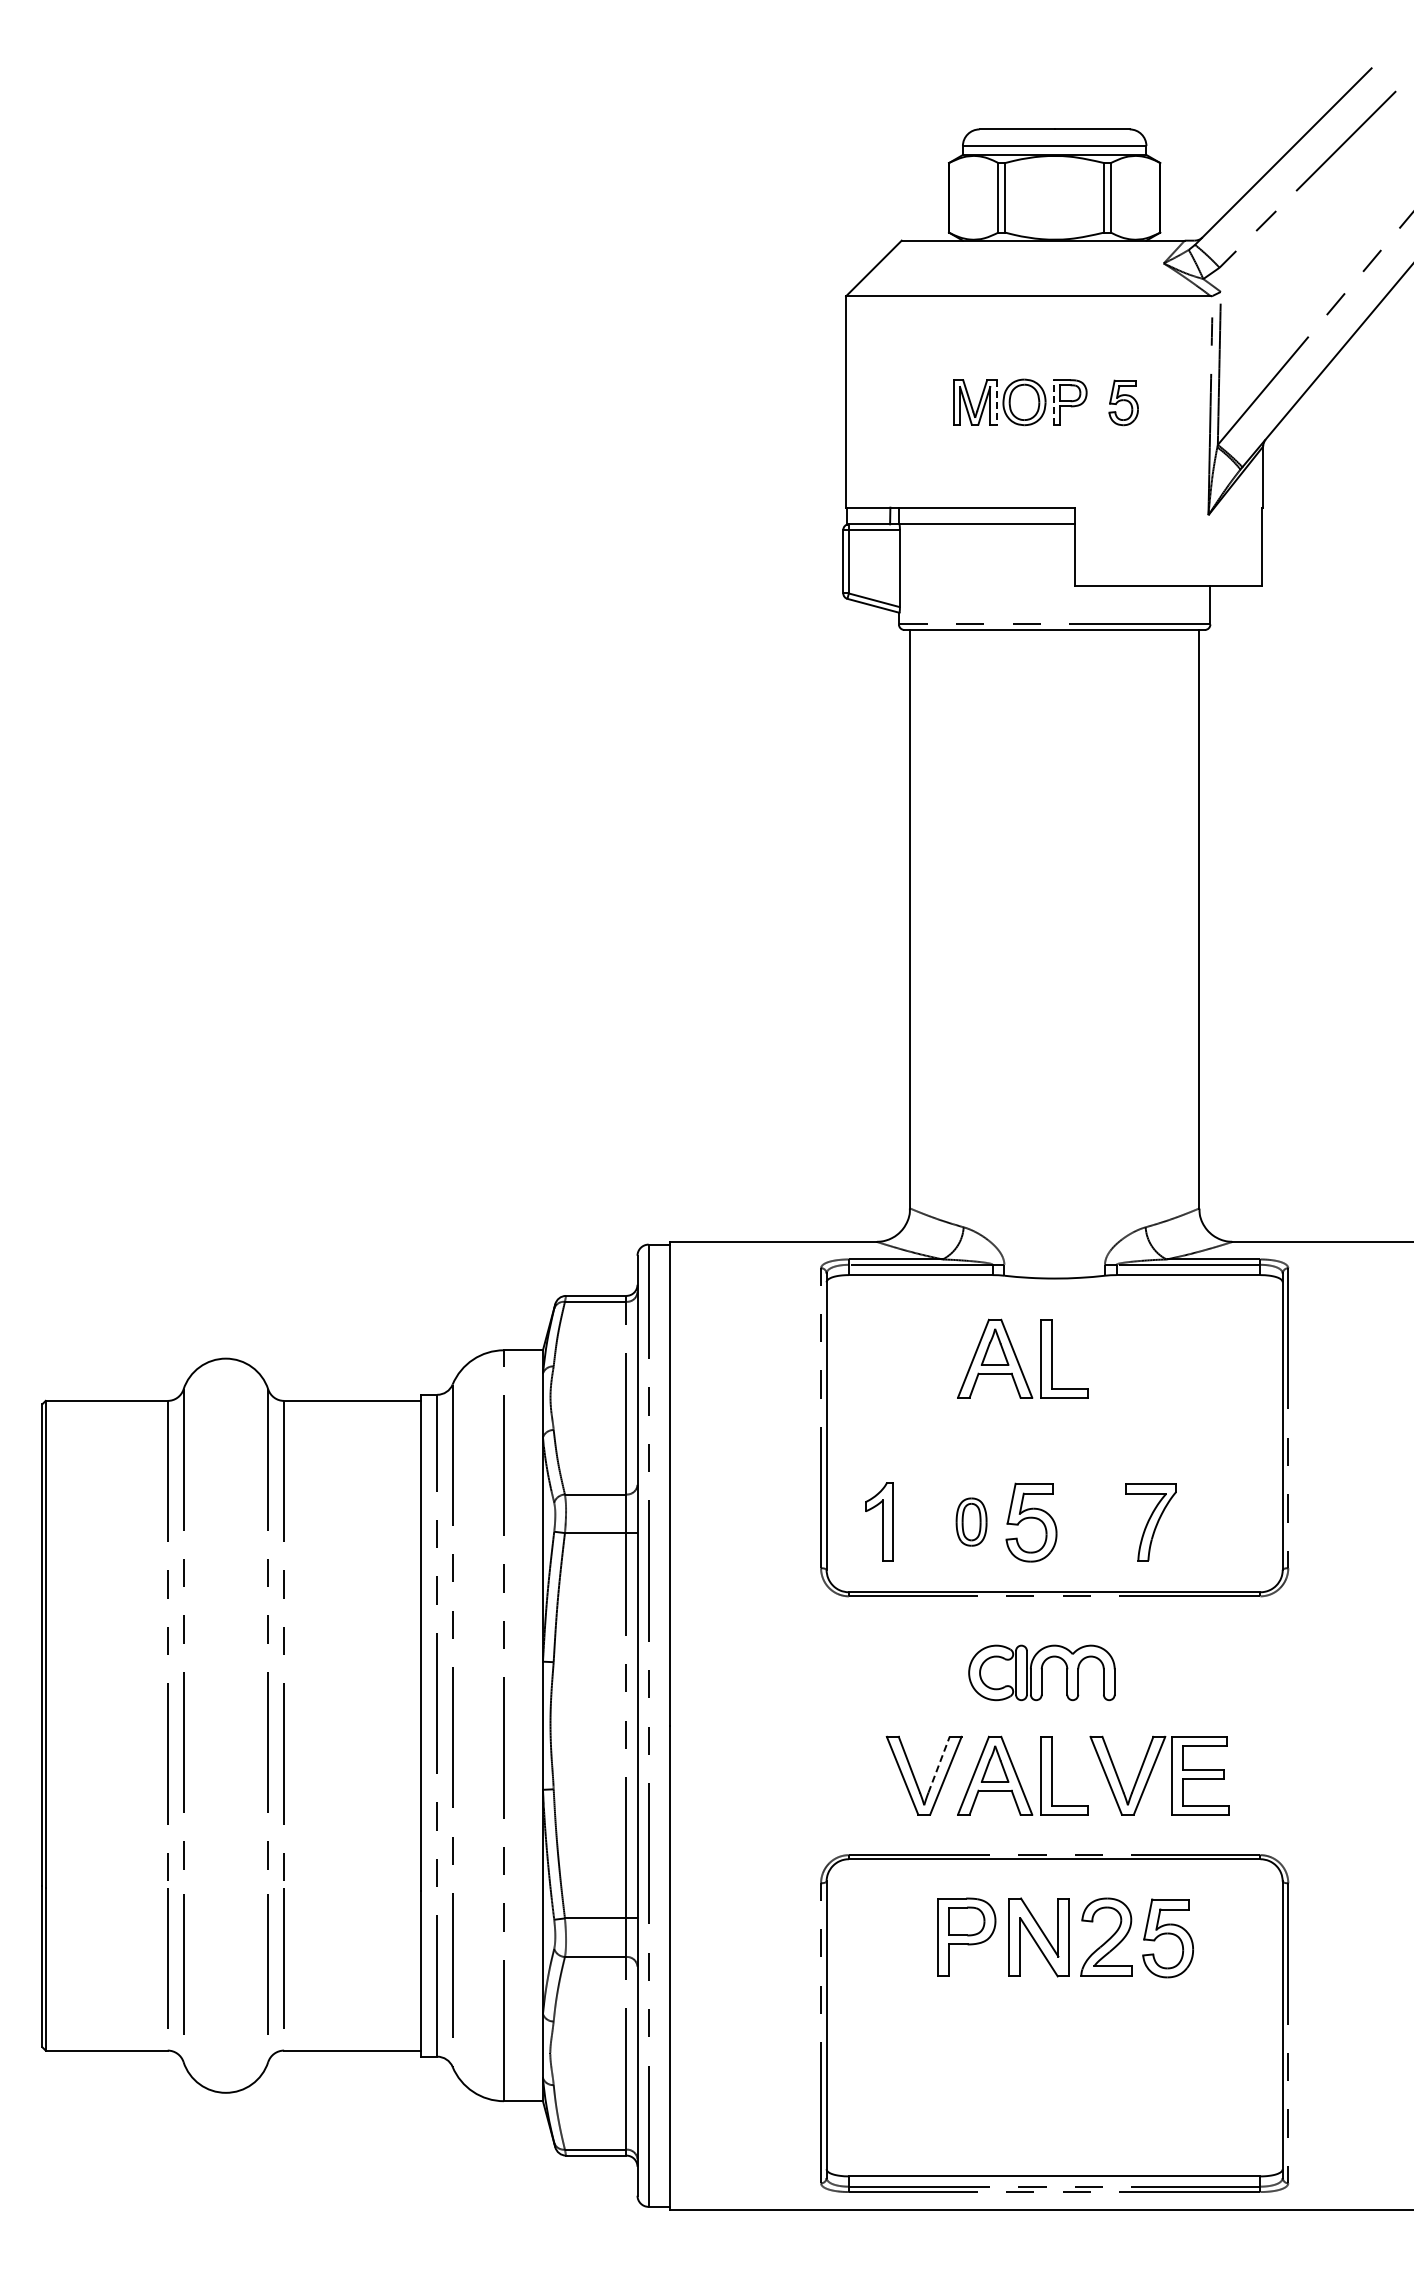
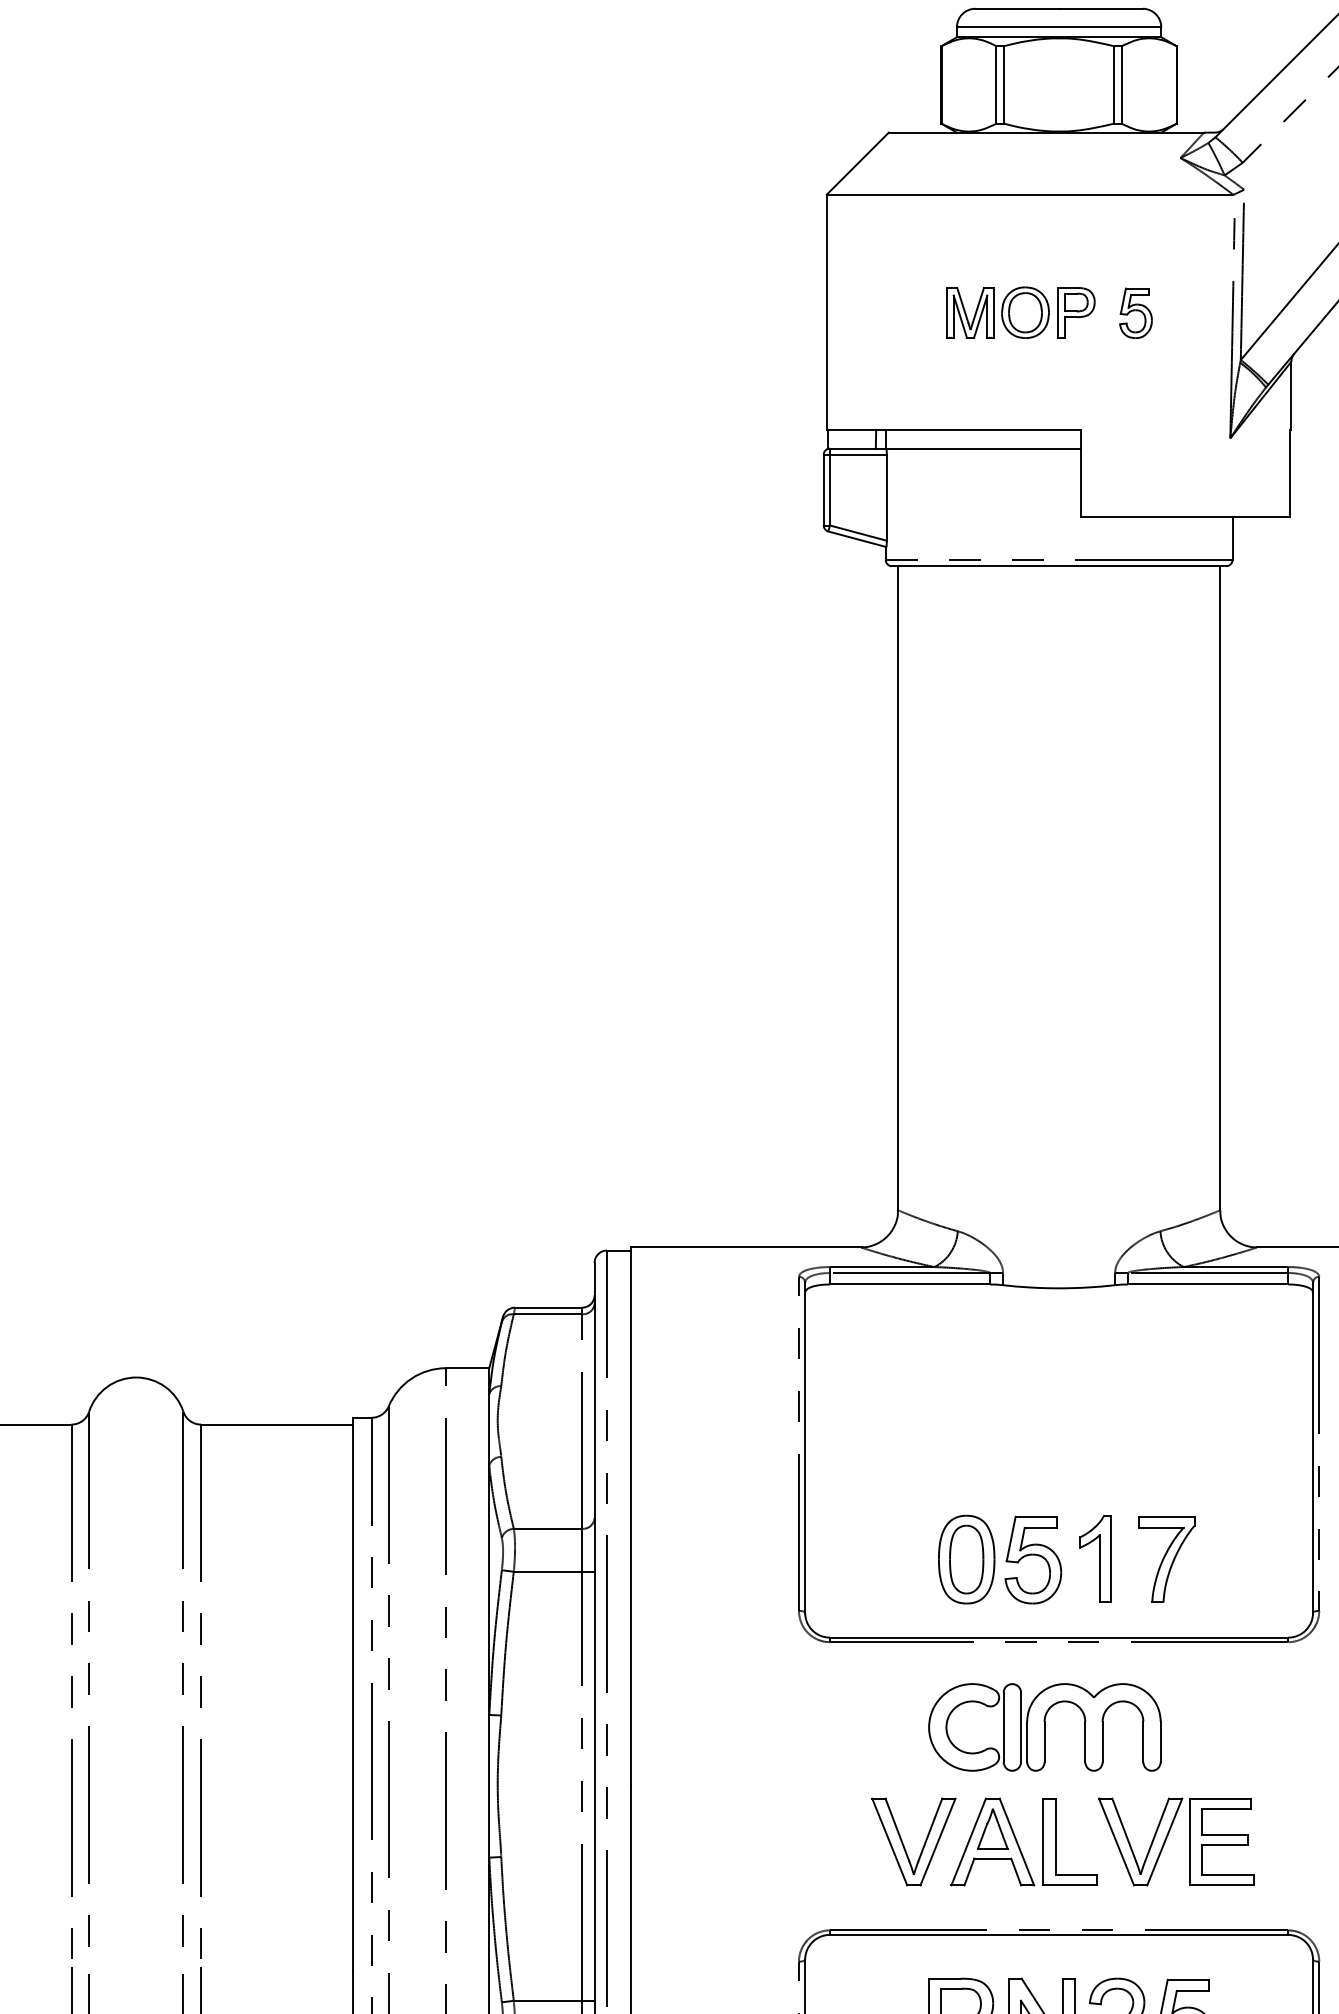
line: (1053, 401) -> (1057, 311), dashed -> solid
line: (996, 402) -> (994, 312), dashed -> solid
part: (1022, 1358) -> (1023, 1377), removed
part: (879, 1521) -> (1095, 1558), moved
part: (971, 1521) -> (966, 1558), size x1.67
part: (1041, 1672) -> (1044, 1726), size x1.43
line: (939, 1764) -> (930, 1829), dashed -> solid

